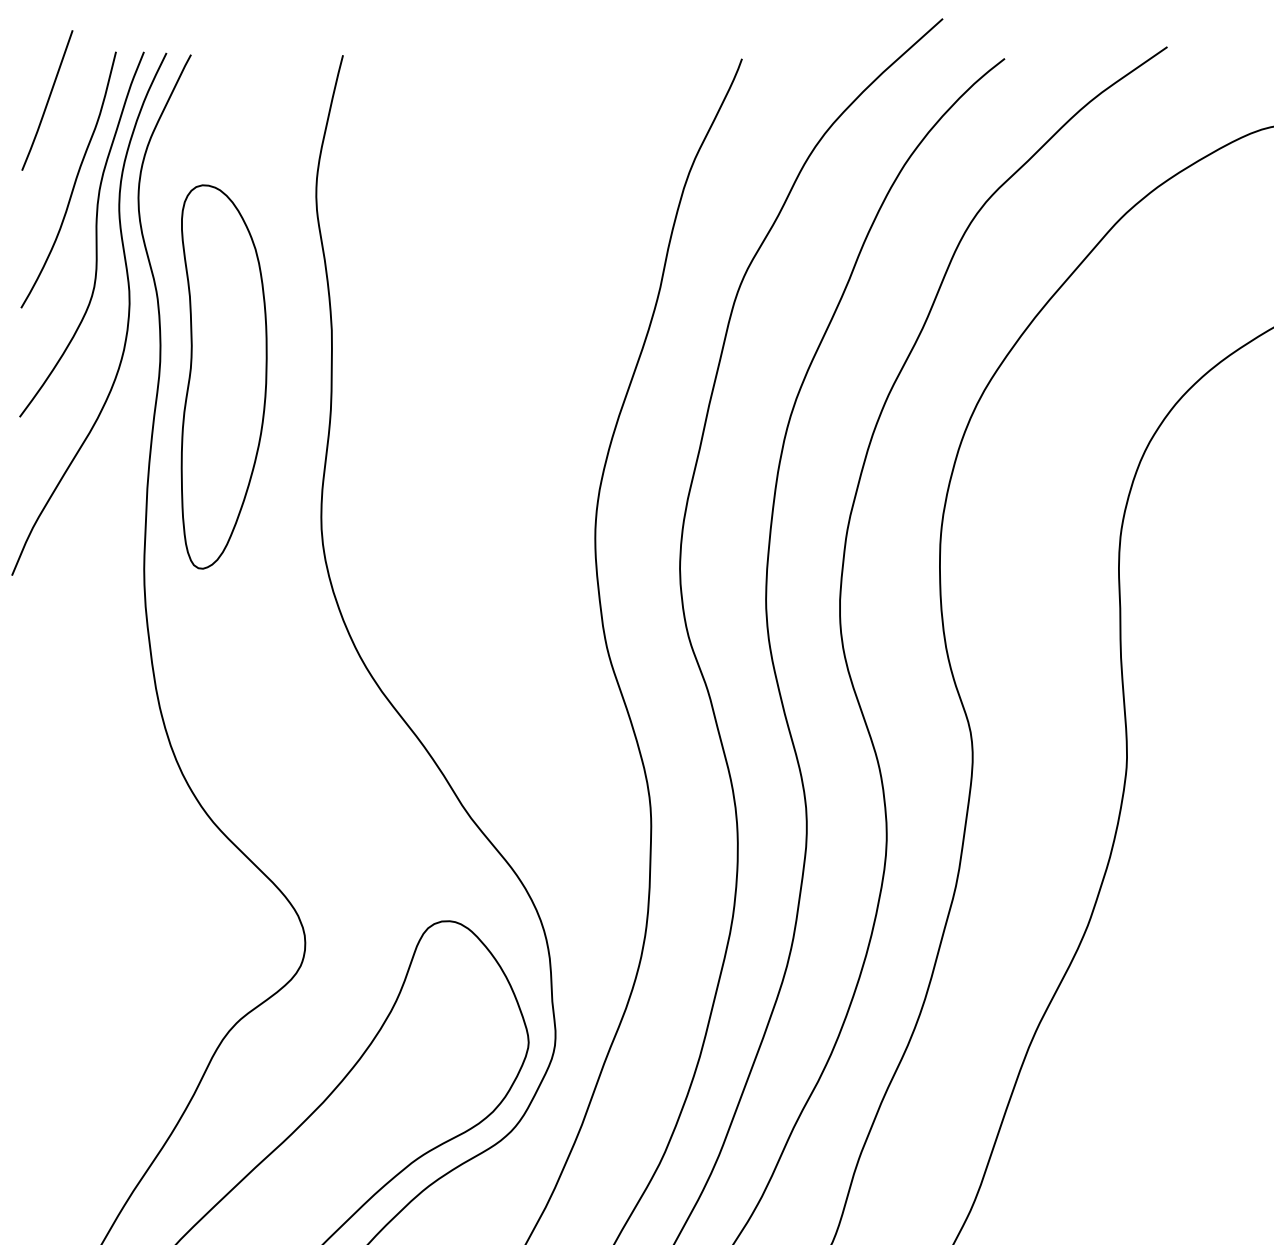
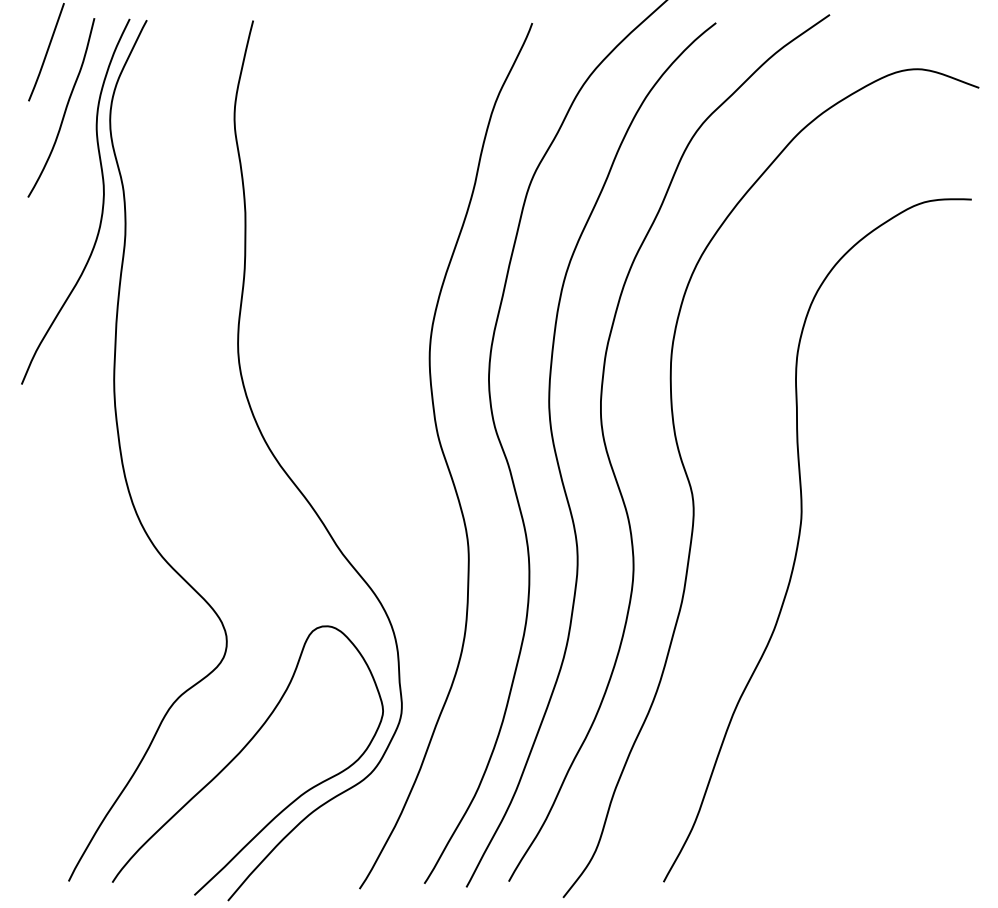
curve: (94, 233) -> (79, 145), removed
part: (223, 376) -> (169, 245), removed

